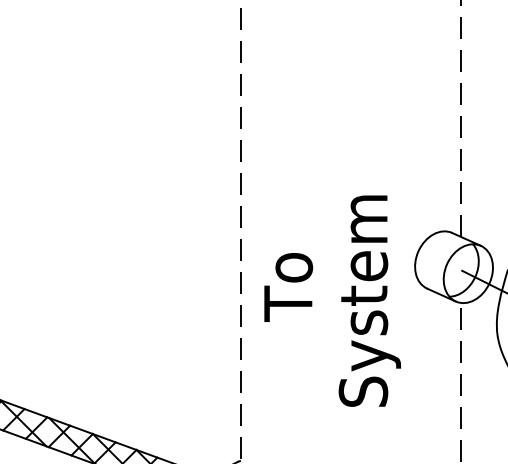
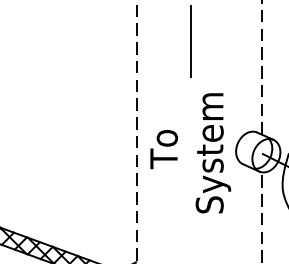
line: (334, 72) -> (190, 41), added
text: (289, 287) -> (164, 149), moved
text: (370, 301) -> (213, 153), moved

